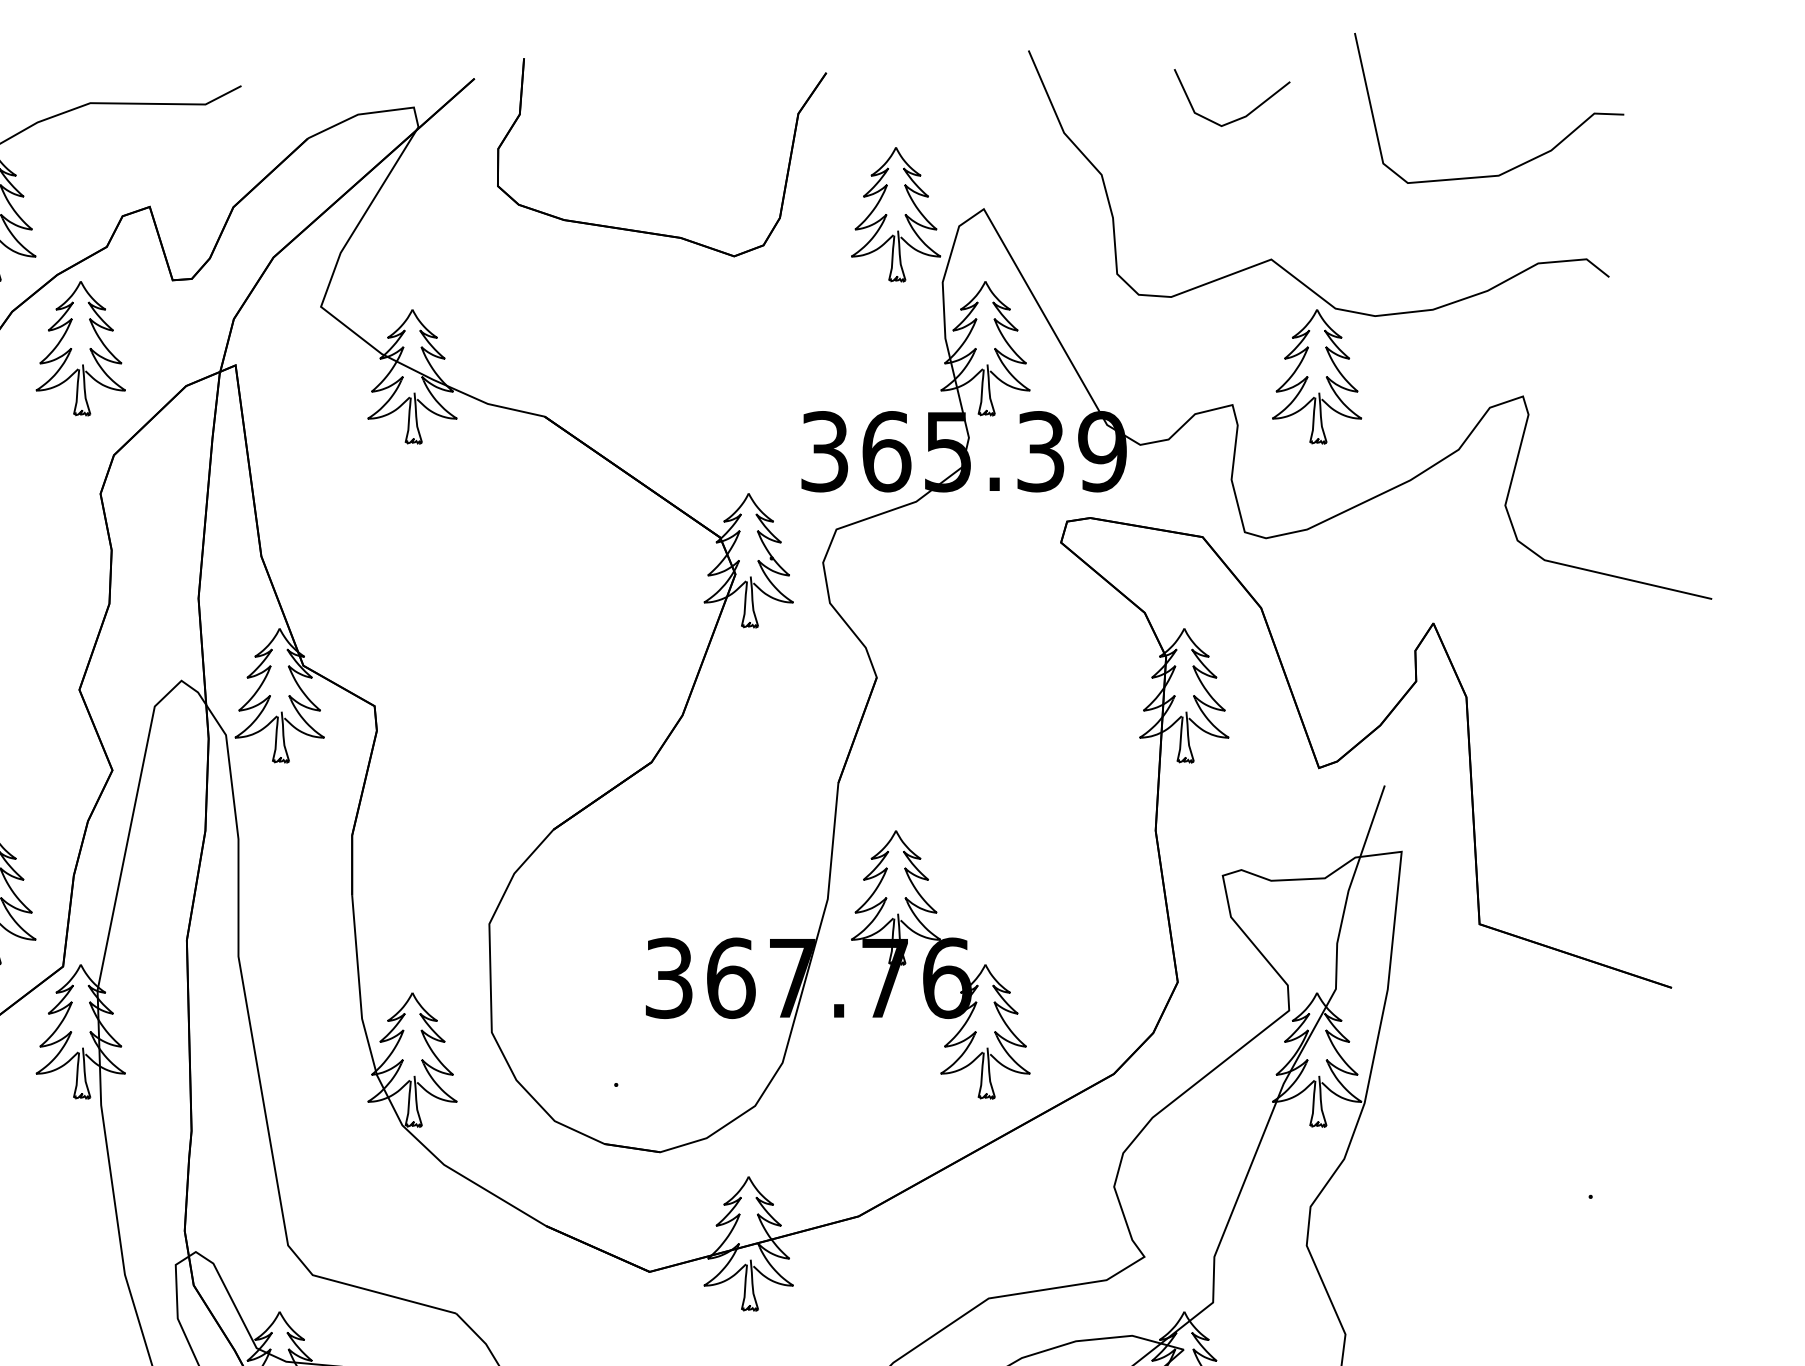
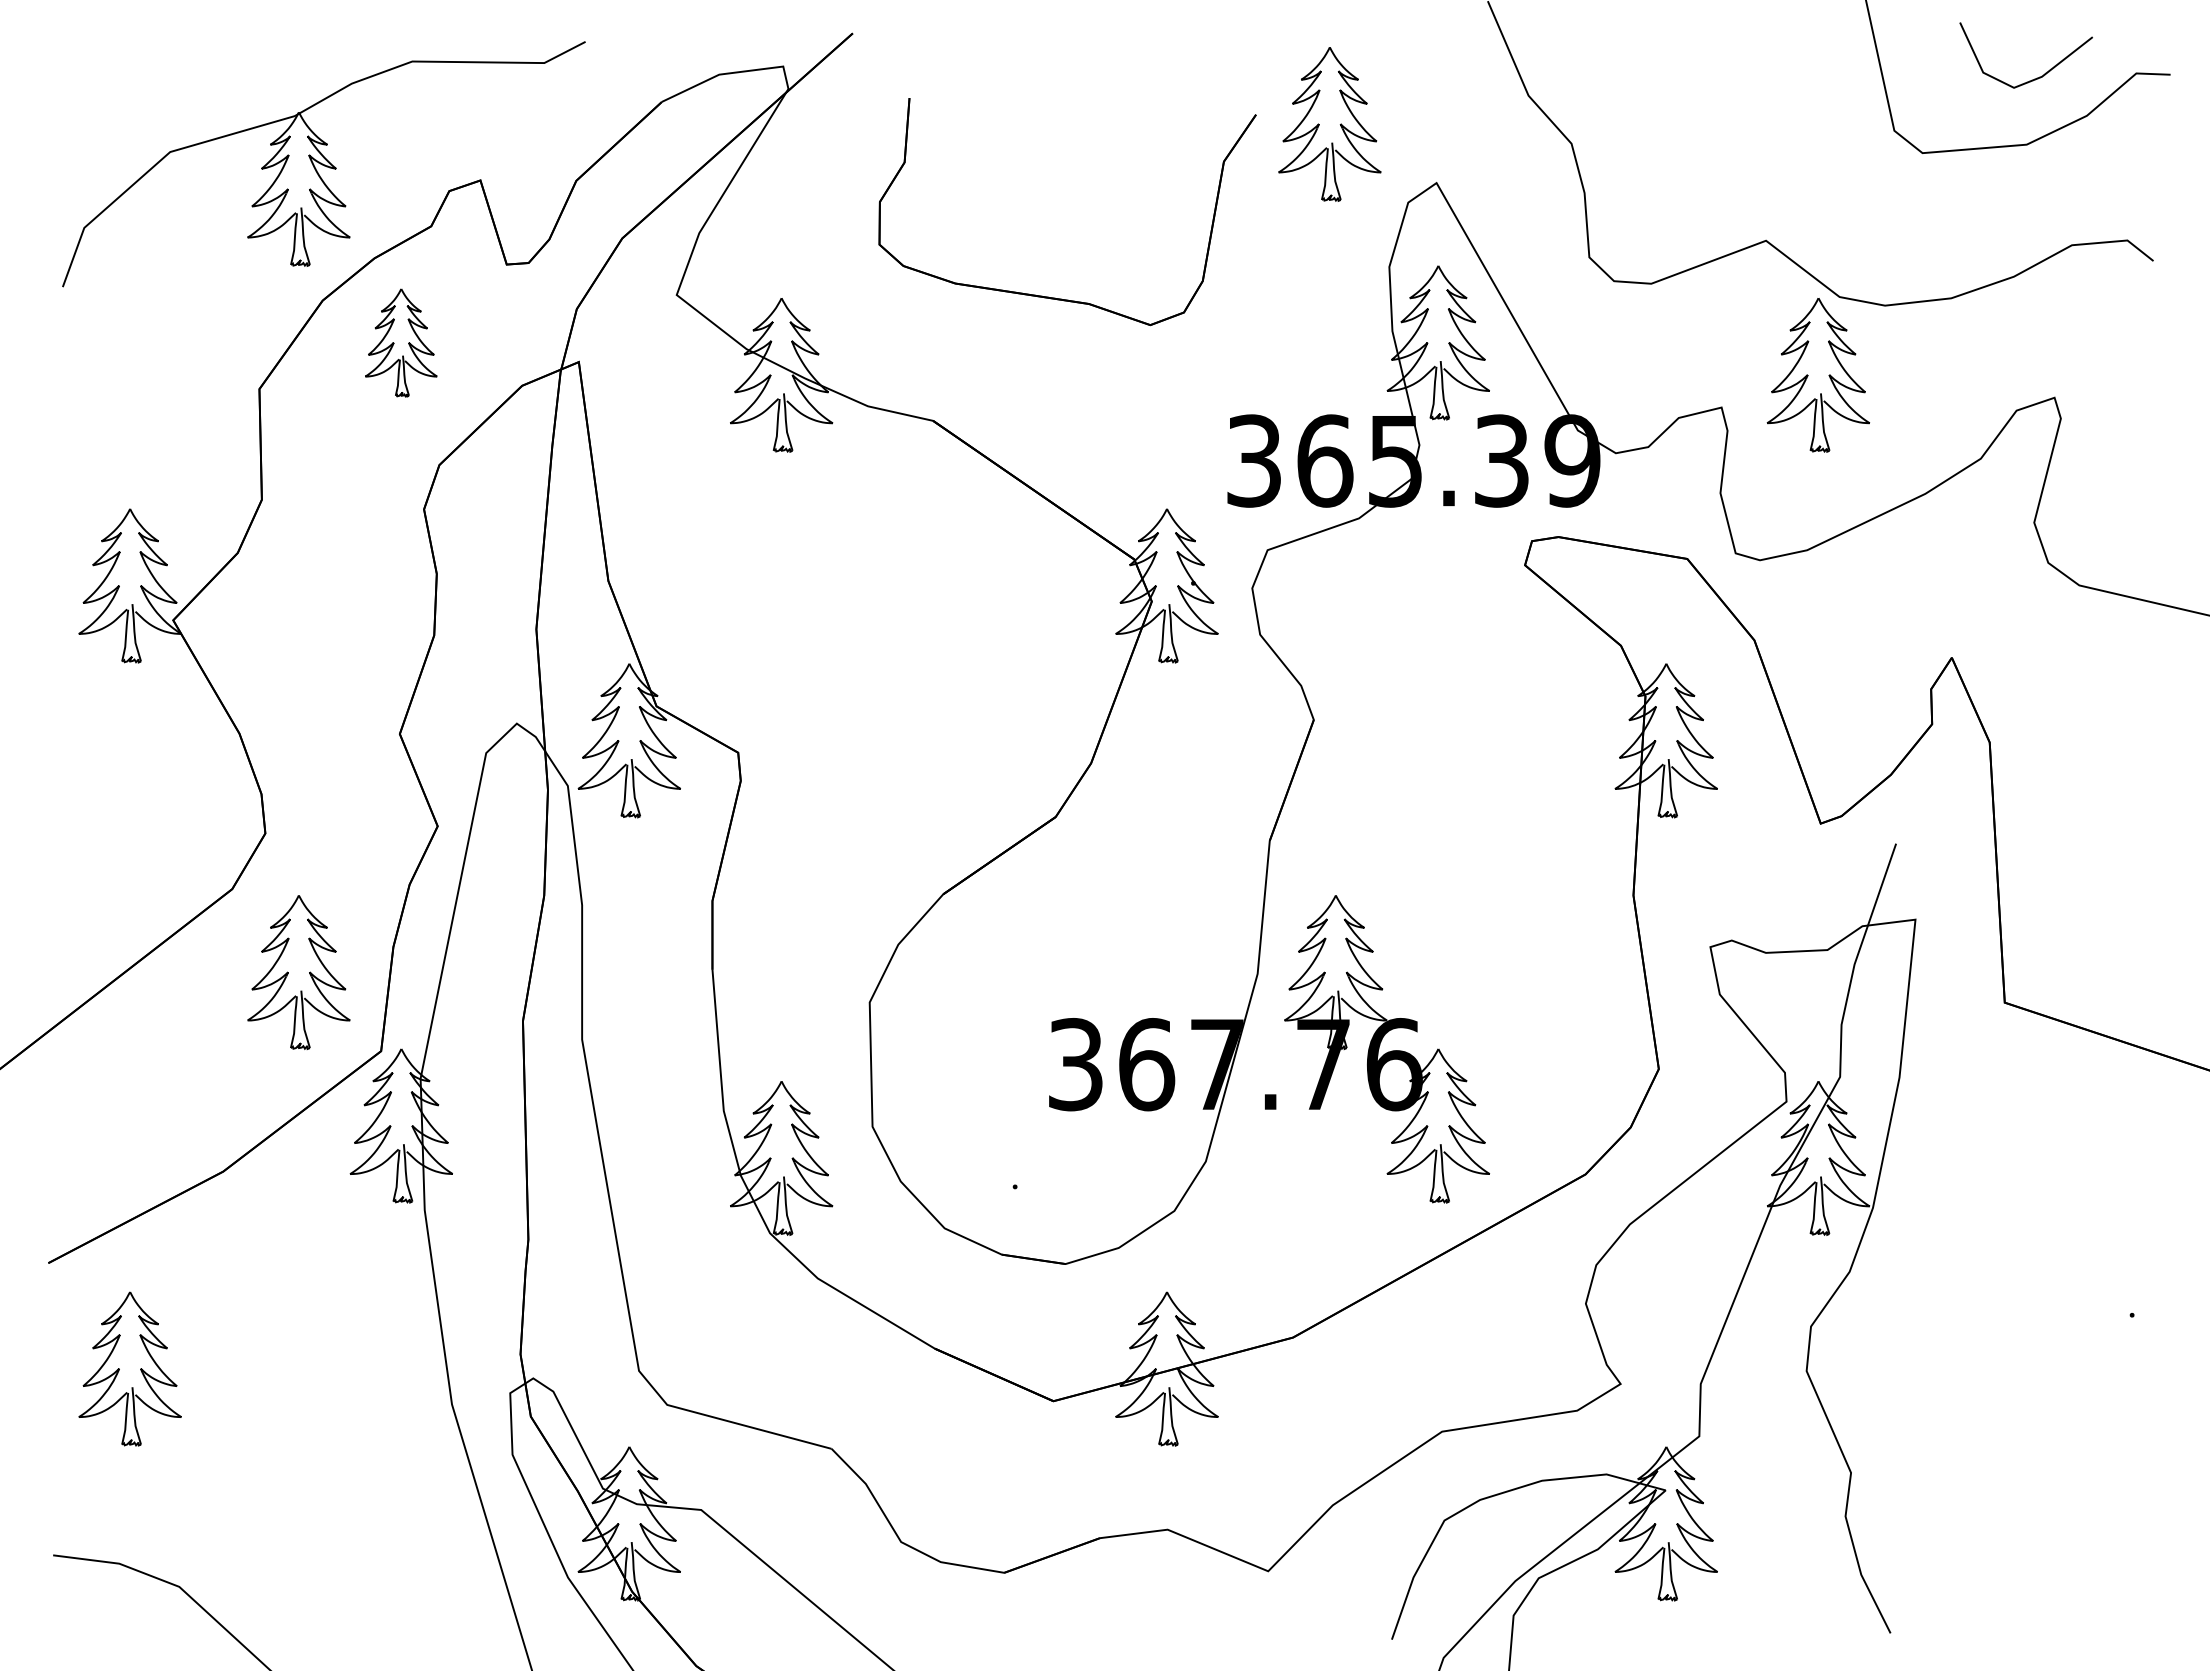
line: (1239, 117) -> (2034, 78), moved
part: (886, 214) -> (1319, 124), moved
part: (651, 232) -> (1055, 297), moved
part: (80, 348) -> (400, 342), size x0.7

